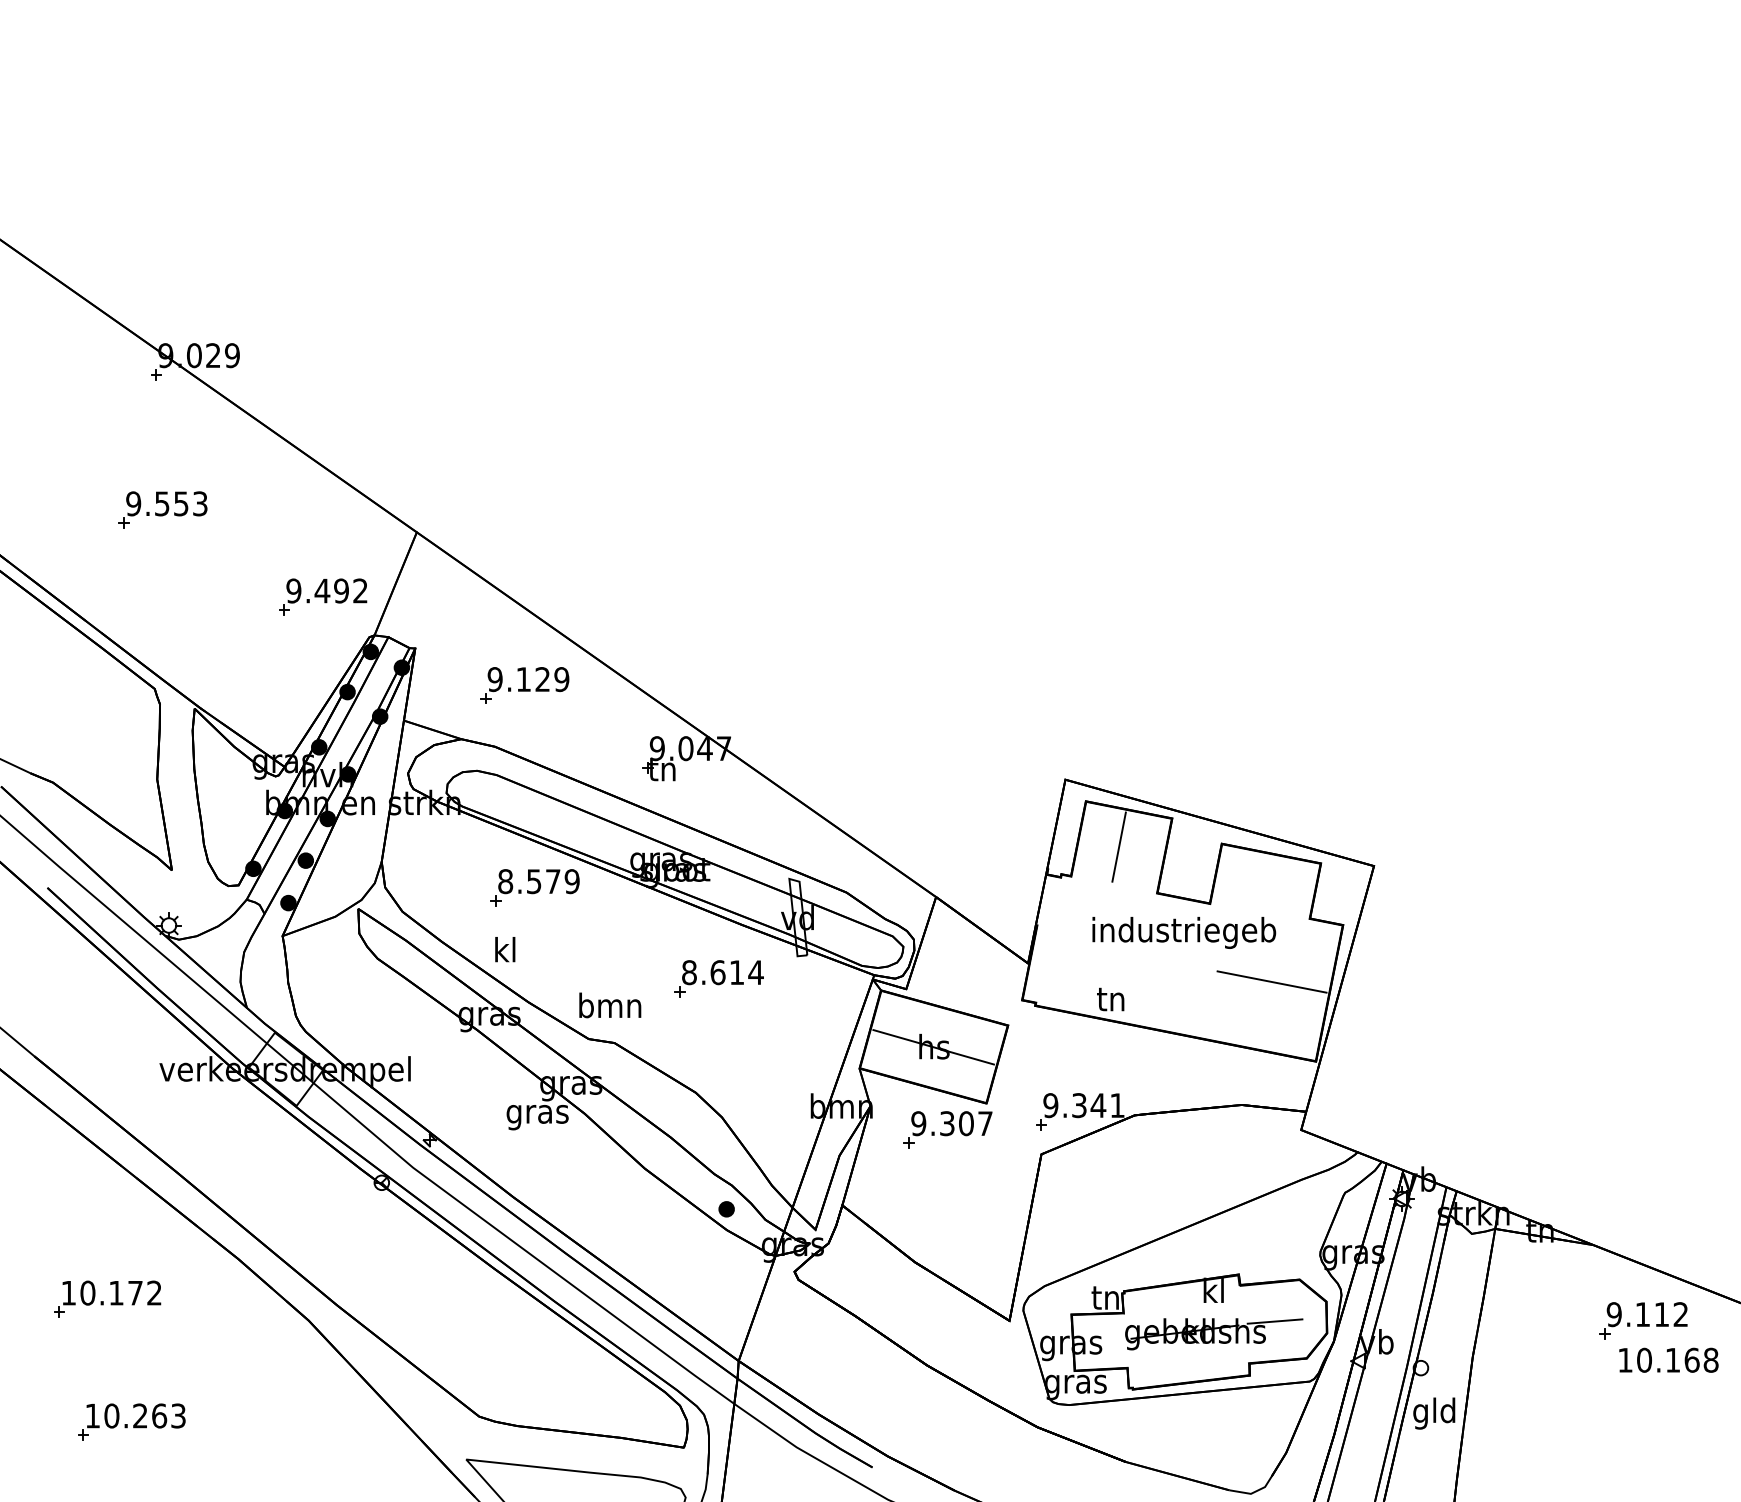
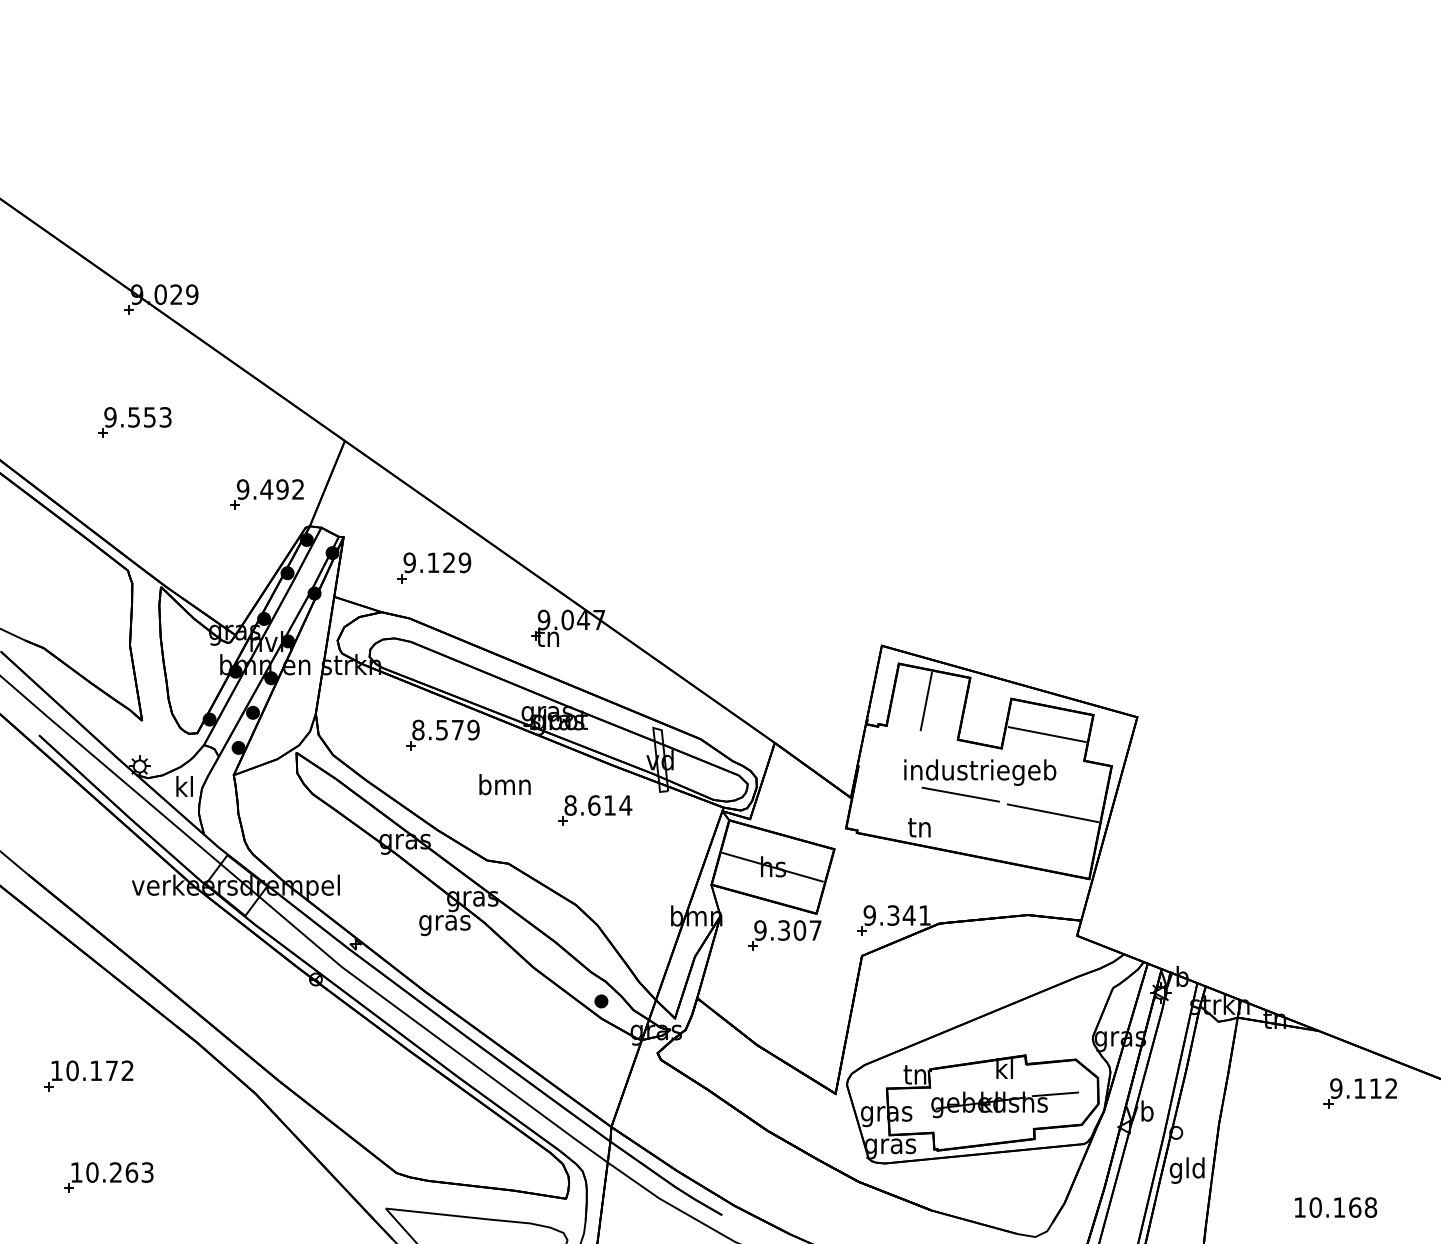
line: (1264, 886) -> (1046, 734), added
text: (505, 949) -> (184, 786), moved
line: (1160, 959) -> (960, 794), added
text: (610, 1005) -> (505, 784), moved
text: (1668, 1359) -> (1335, 1206), moved

